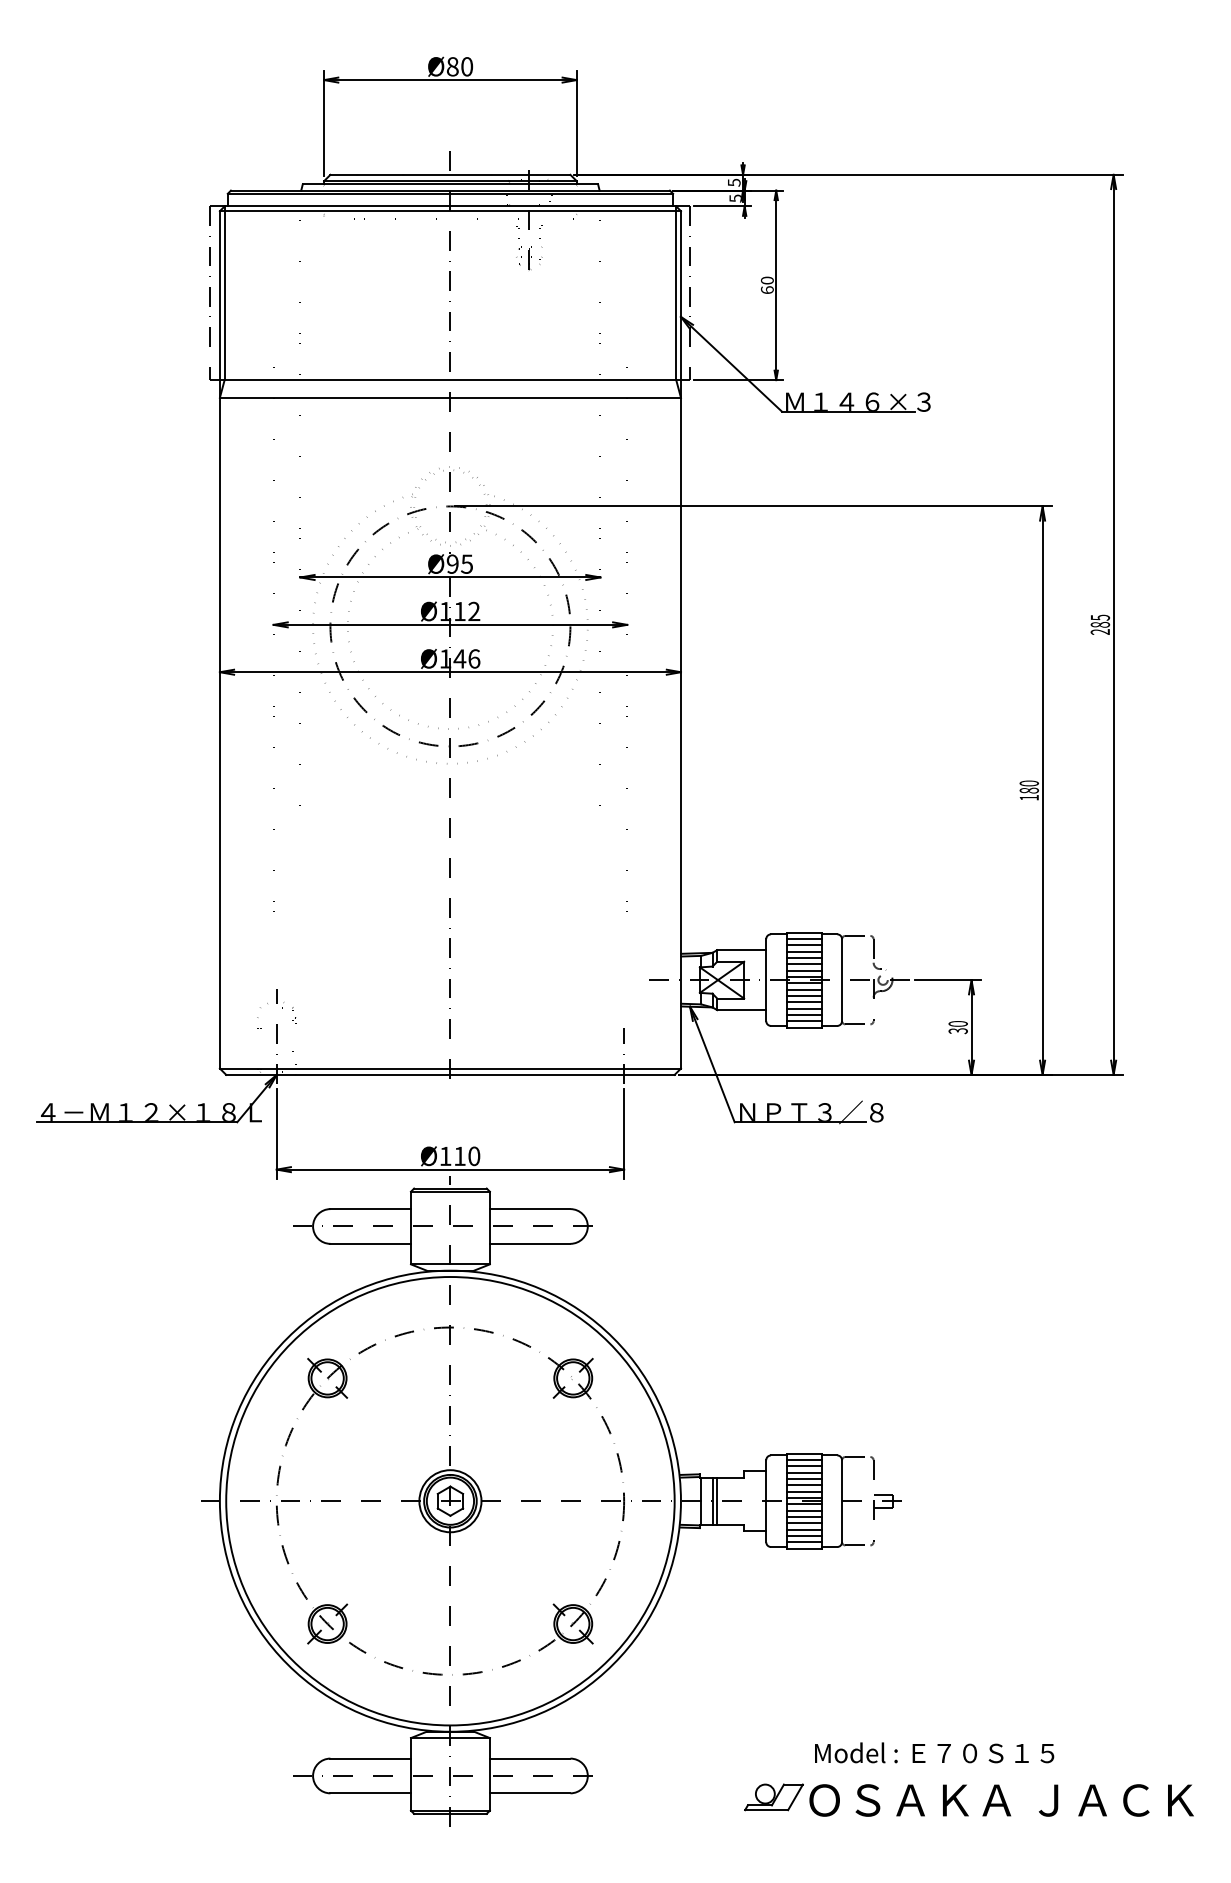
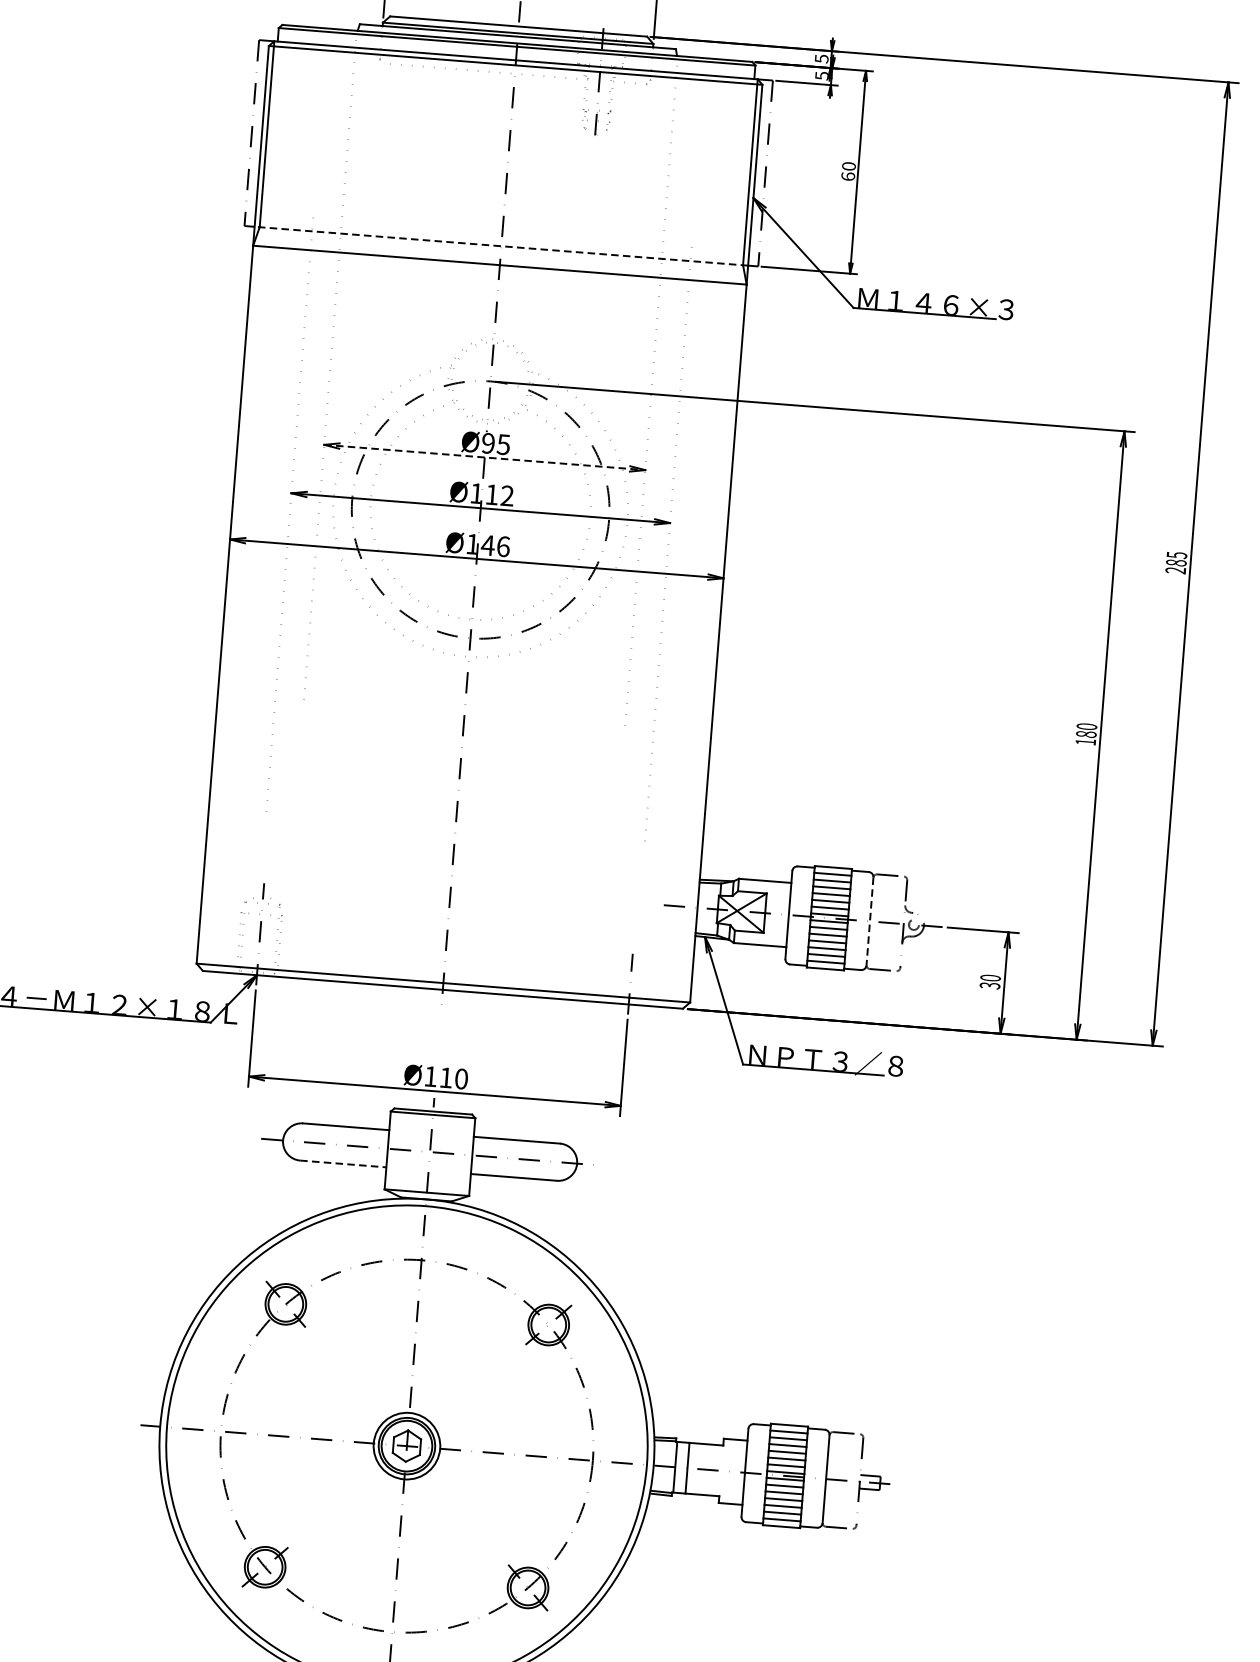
line: (450, 380) -> (501, 246), solid -> dashed
line: (450, 577) -> (484, 457), solid -> dashed
line: (842, 980) -> (870, 921), solid -> dashed
line: (371, 1243) -> (344, 1163), solid -> dashed
line: (717, 1500) -> (692, 1467), removed

